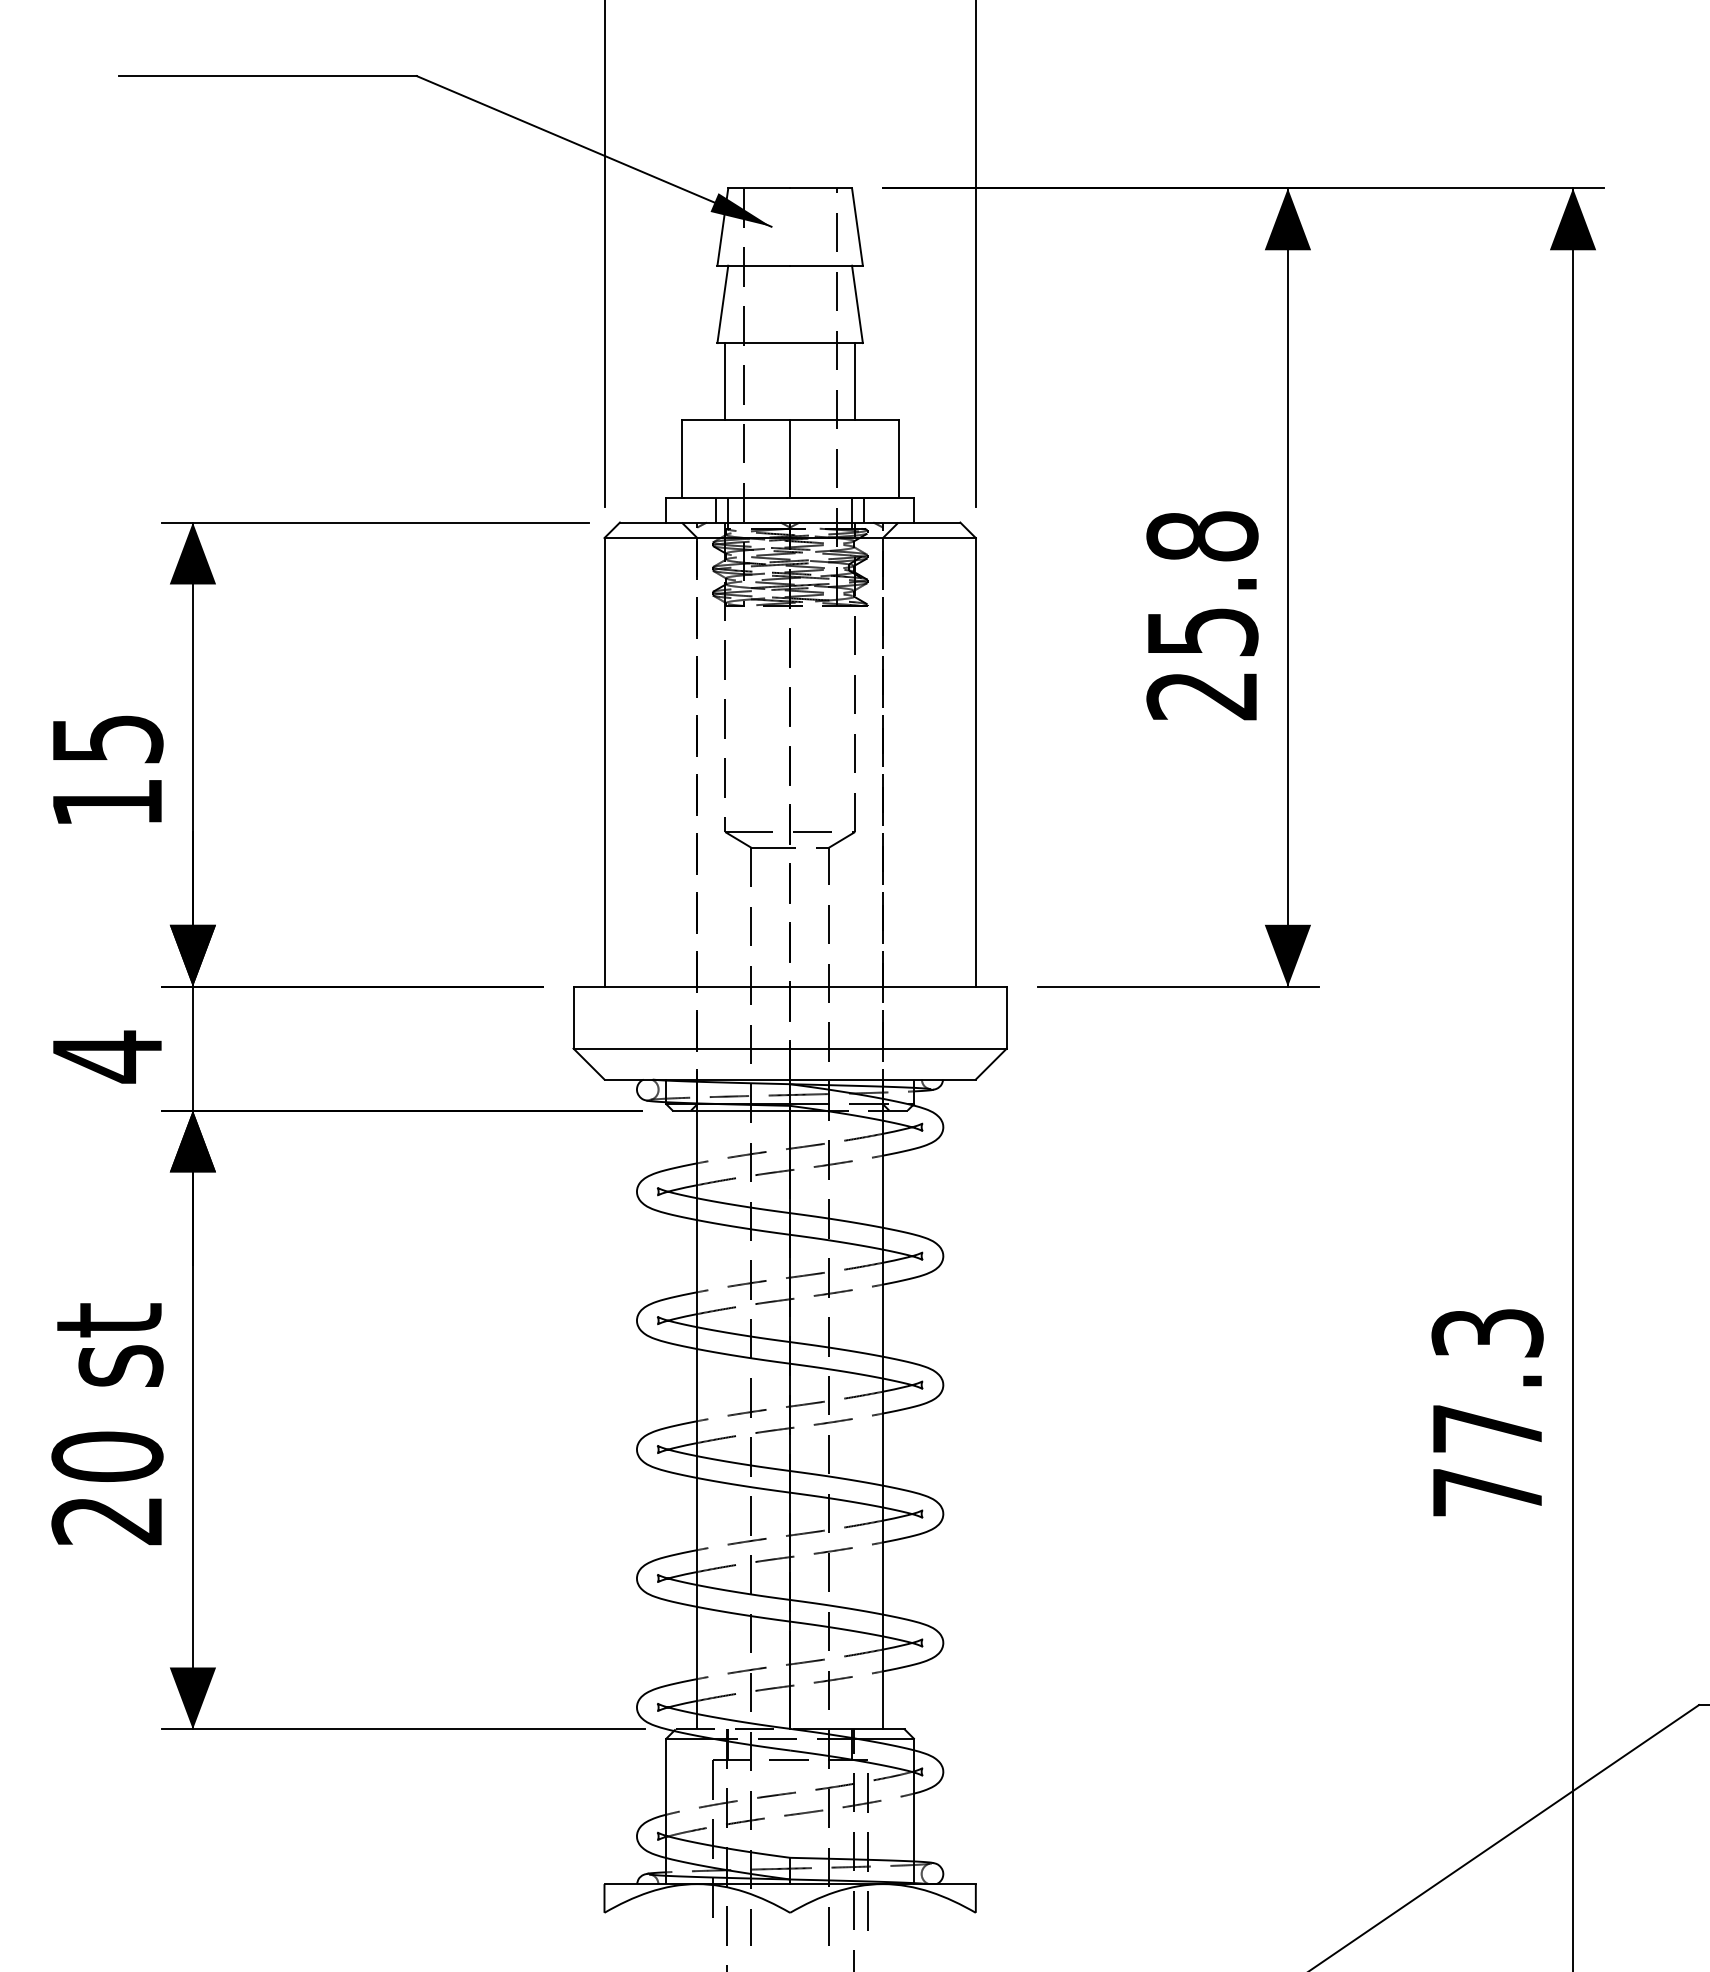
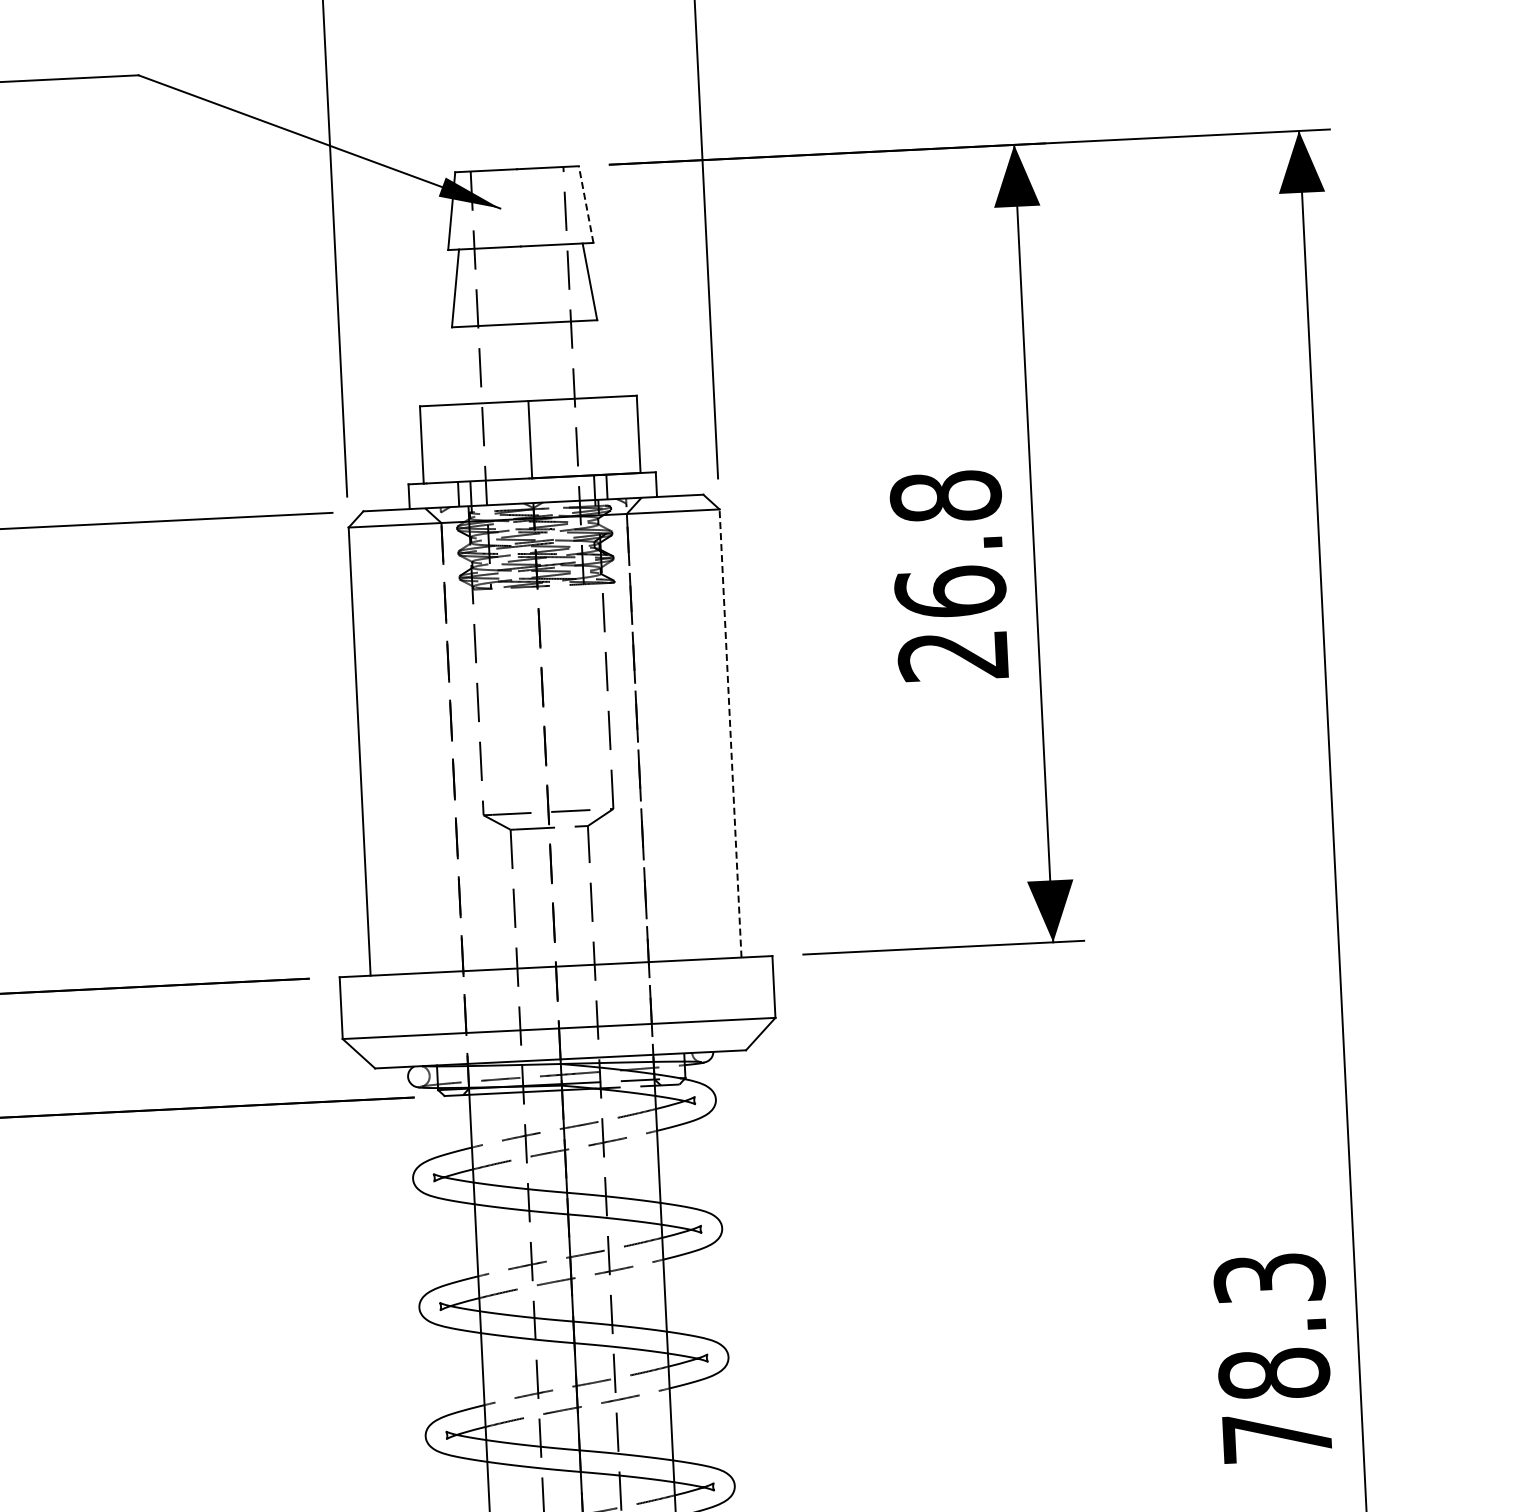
line: (857, 226) -> (586, 204), solid -> dashed
line: (725, 381) -> (461, 365), removed
line: (855, 381) -> (591, 358), removed
text: (1202, 631) -> (950, 591), 25.8 -> 26.8
line: (975, 761) -> (730, 732), solid -> dashed
text: (1487, 1428) -> (1274, 1373), 77.3 -> 78.3

